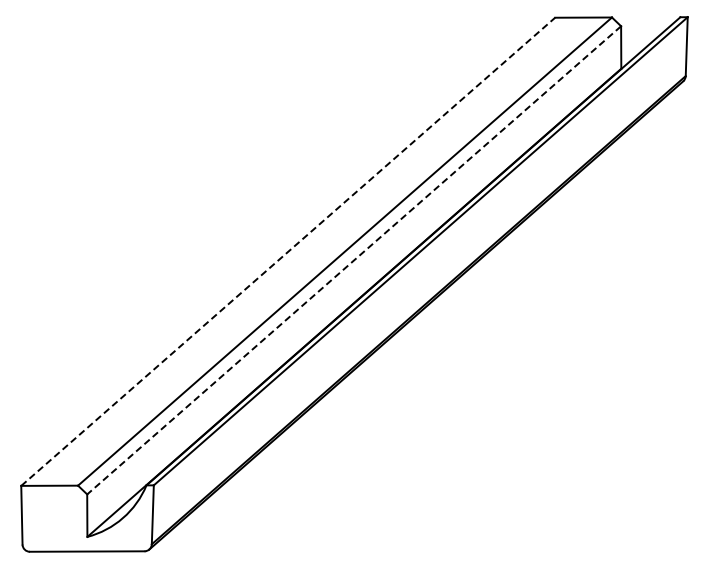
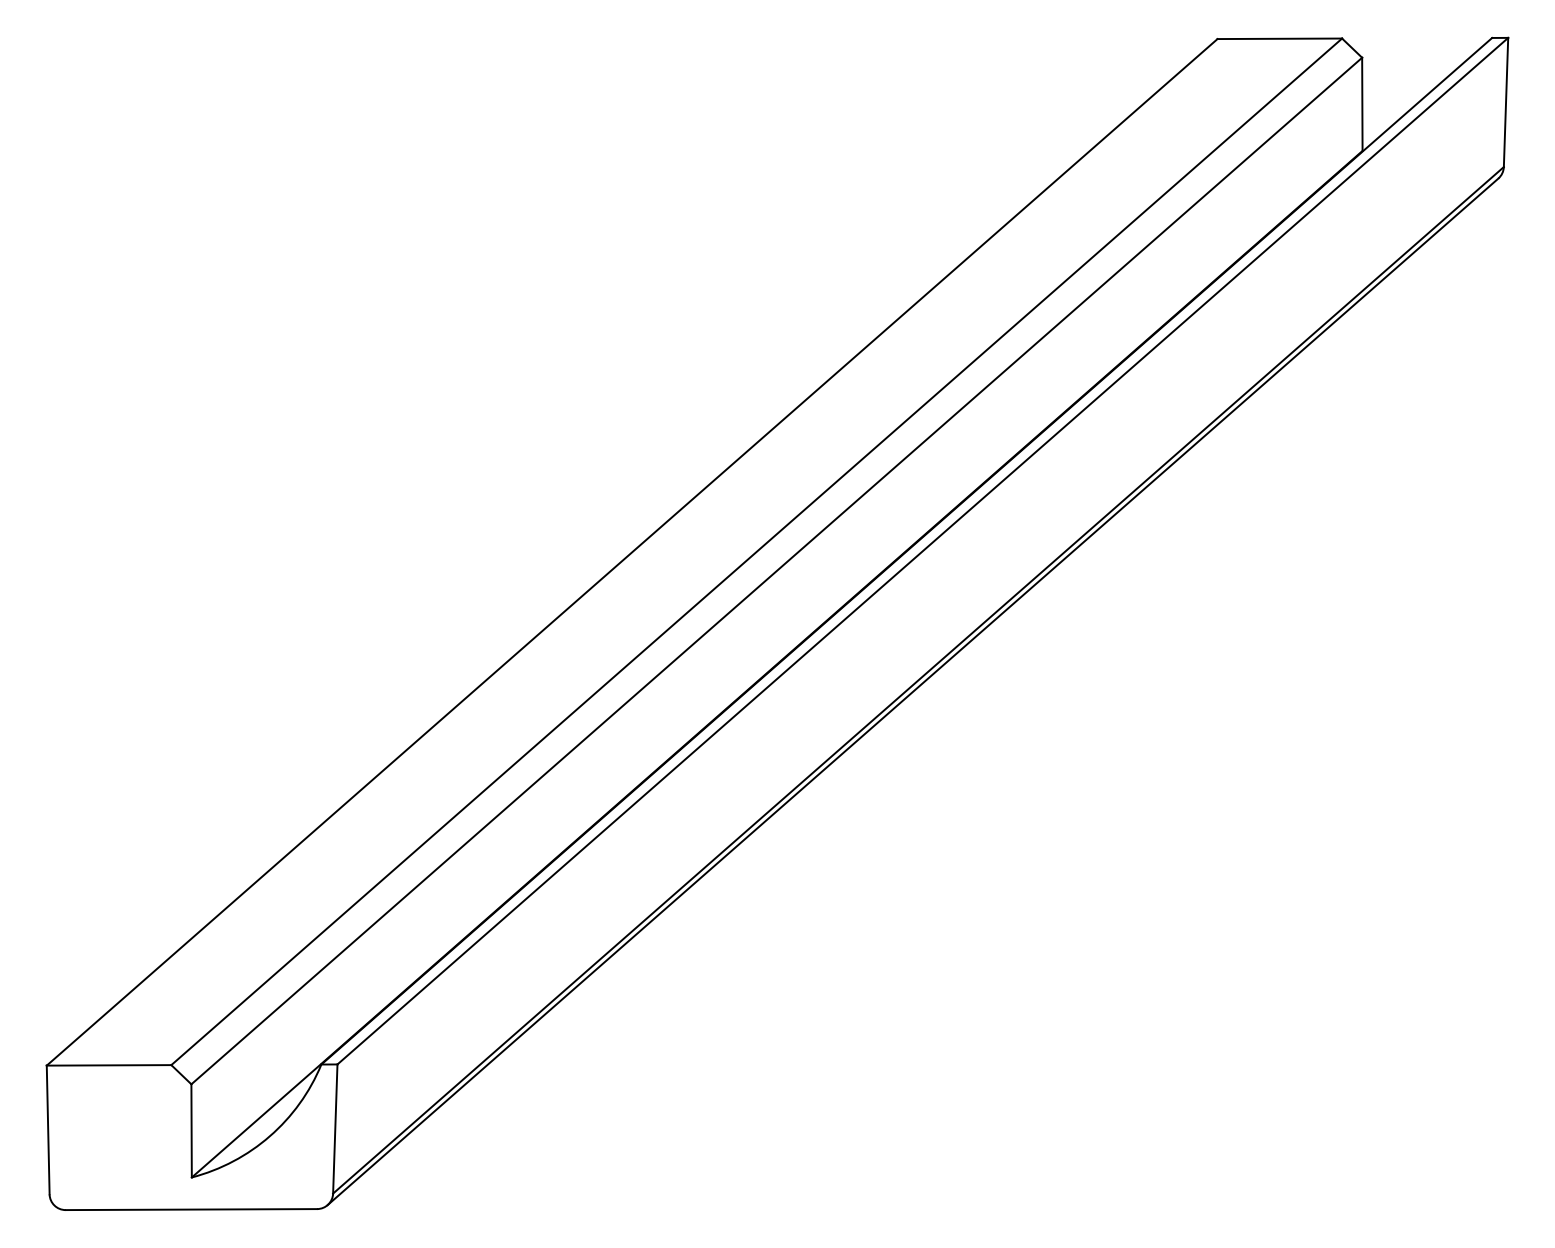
line: (288, 251) -> (632, 551), dashed -> solid
line: (353, 260) -> (775, 571), dashed -> solid

